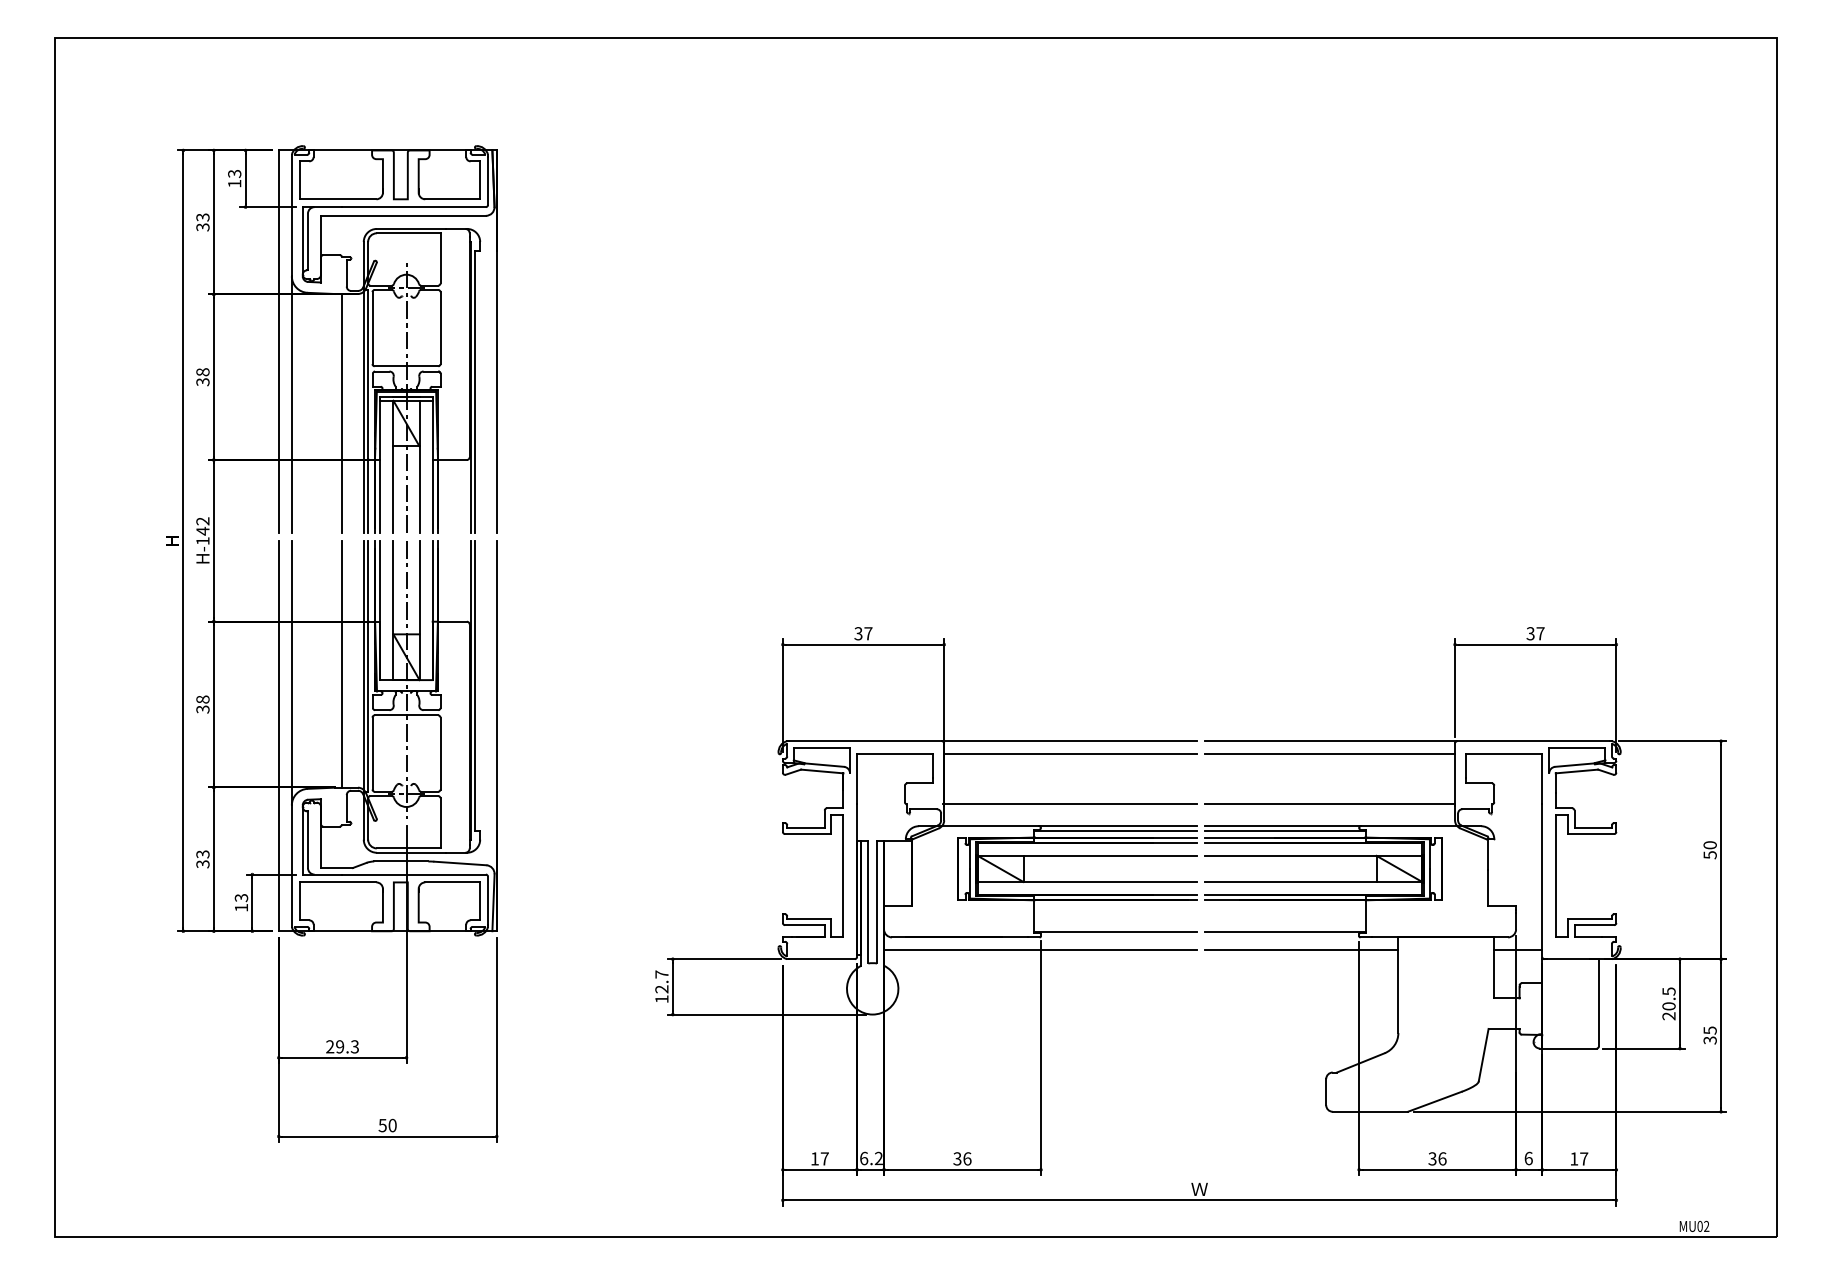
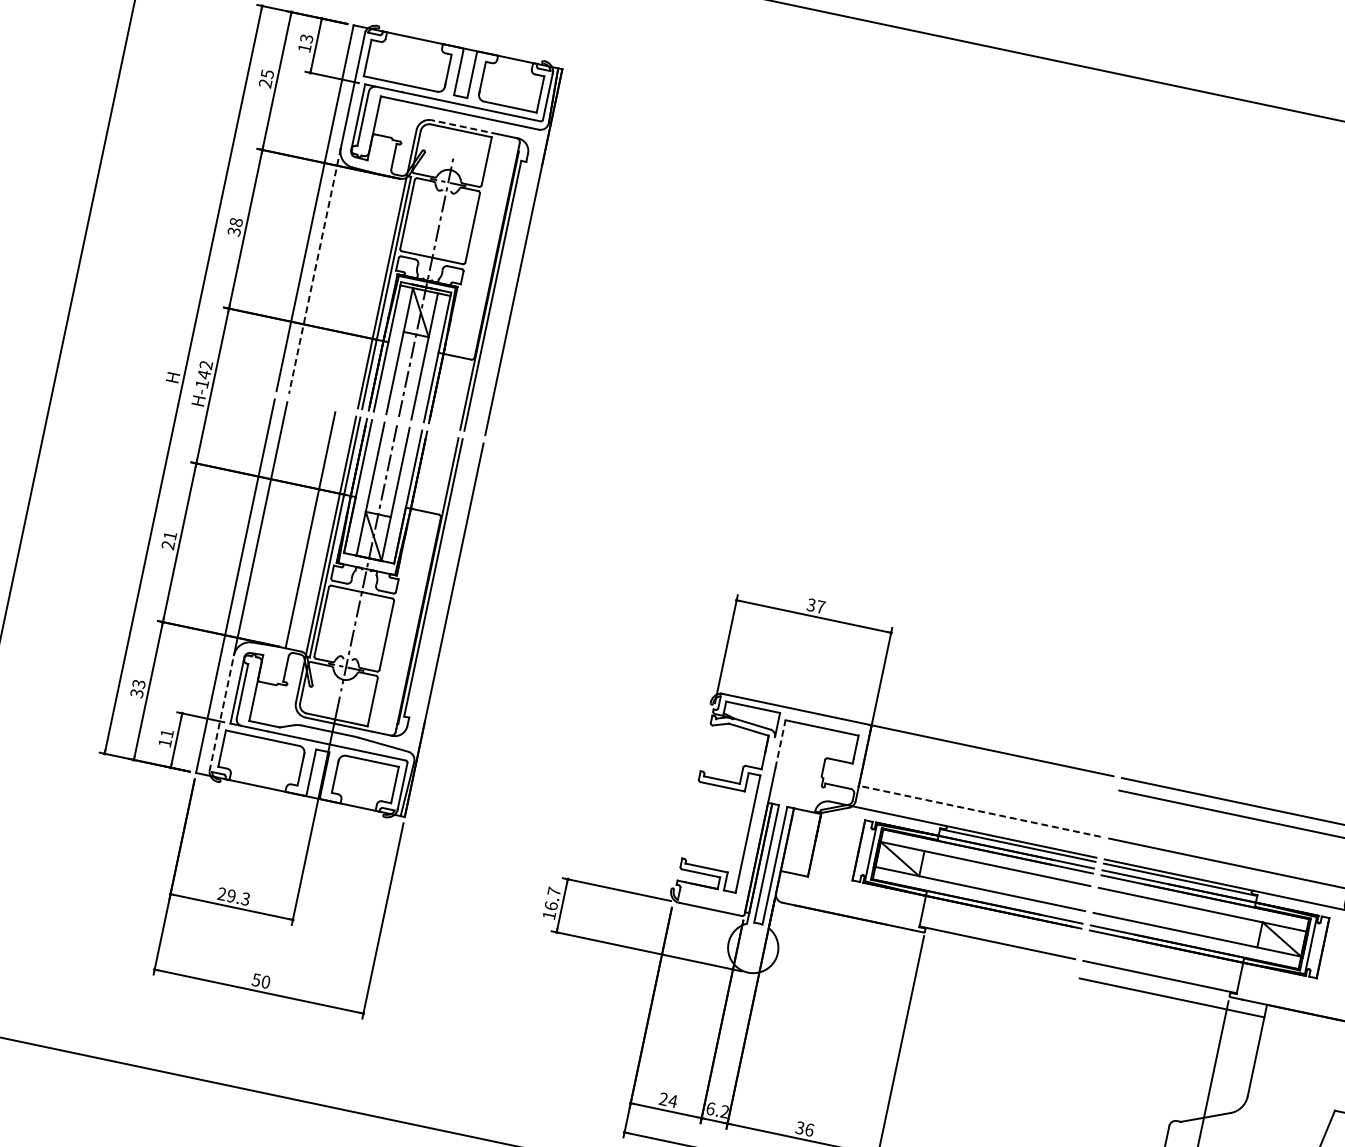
text: (202, 222) -> (266, 78), 33 -> 25
line: (411, 228) -> (465, 126), solid -> dashed
line: (291, 404) -> (314, 271), solid -> dashed
line: (341, 413) -> (360, 289), removed
text: (202, 704) -> (168, 540), 38 -> 21
line: (1070, 754) -> (989, 763), removed
line: (857, 778) -> (781, 743), solid -> dashed
line: (1069, 804) -> (978, 811), solid -> dashed
line: (291, 866) -> (221, 713), solid -> dashed
text: (241, 898) -> (166, 734), 13 -> 11
line: (1040, 950) -> (921, 945), removed
text: (661, 989) -> (550, 906), 12.7 -> 16.7
text: (820, 1158) -> (669, 1099), 17 -> 24

